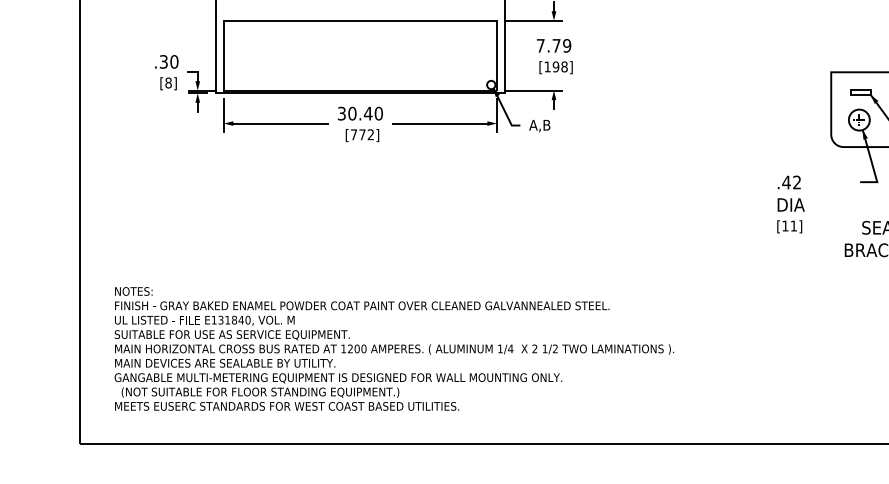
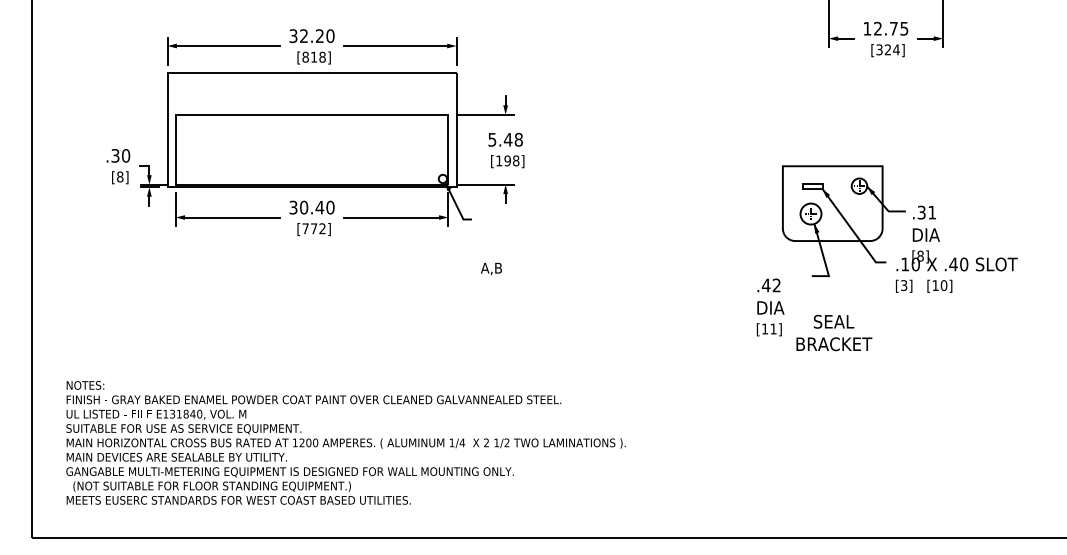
text: (553, 45) -> (505, 139), 7.79 -> 5.48
text: (538, 125) -> (490, 268), moved
text: (790, 204) -> (770, 307), moved

